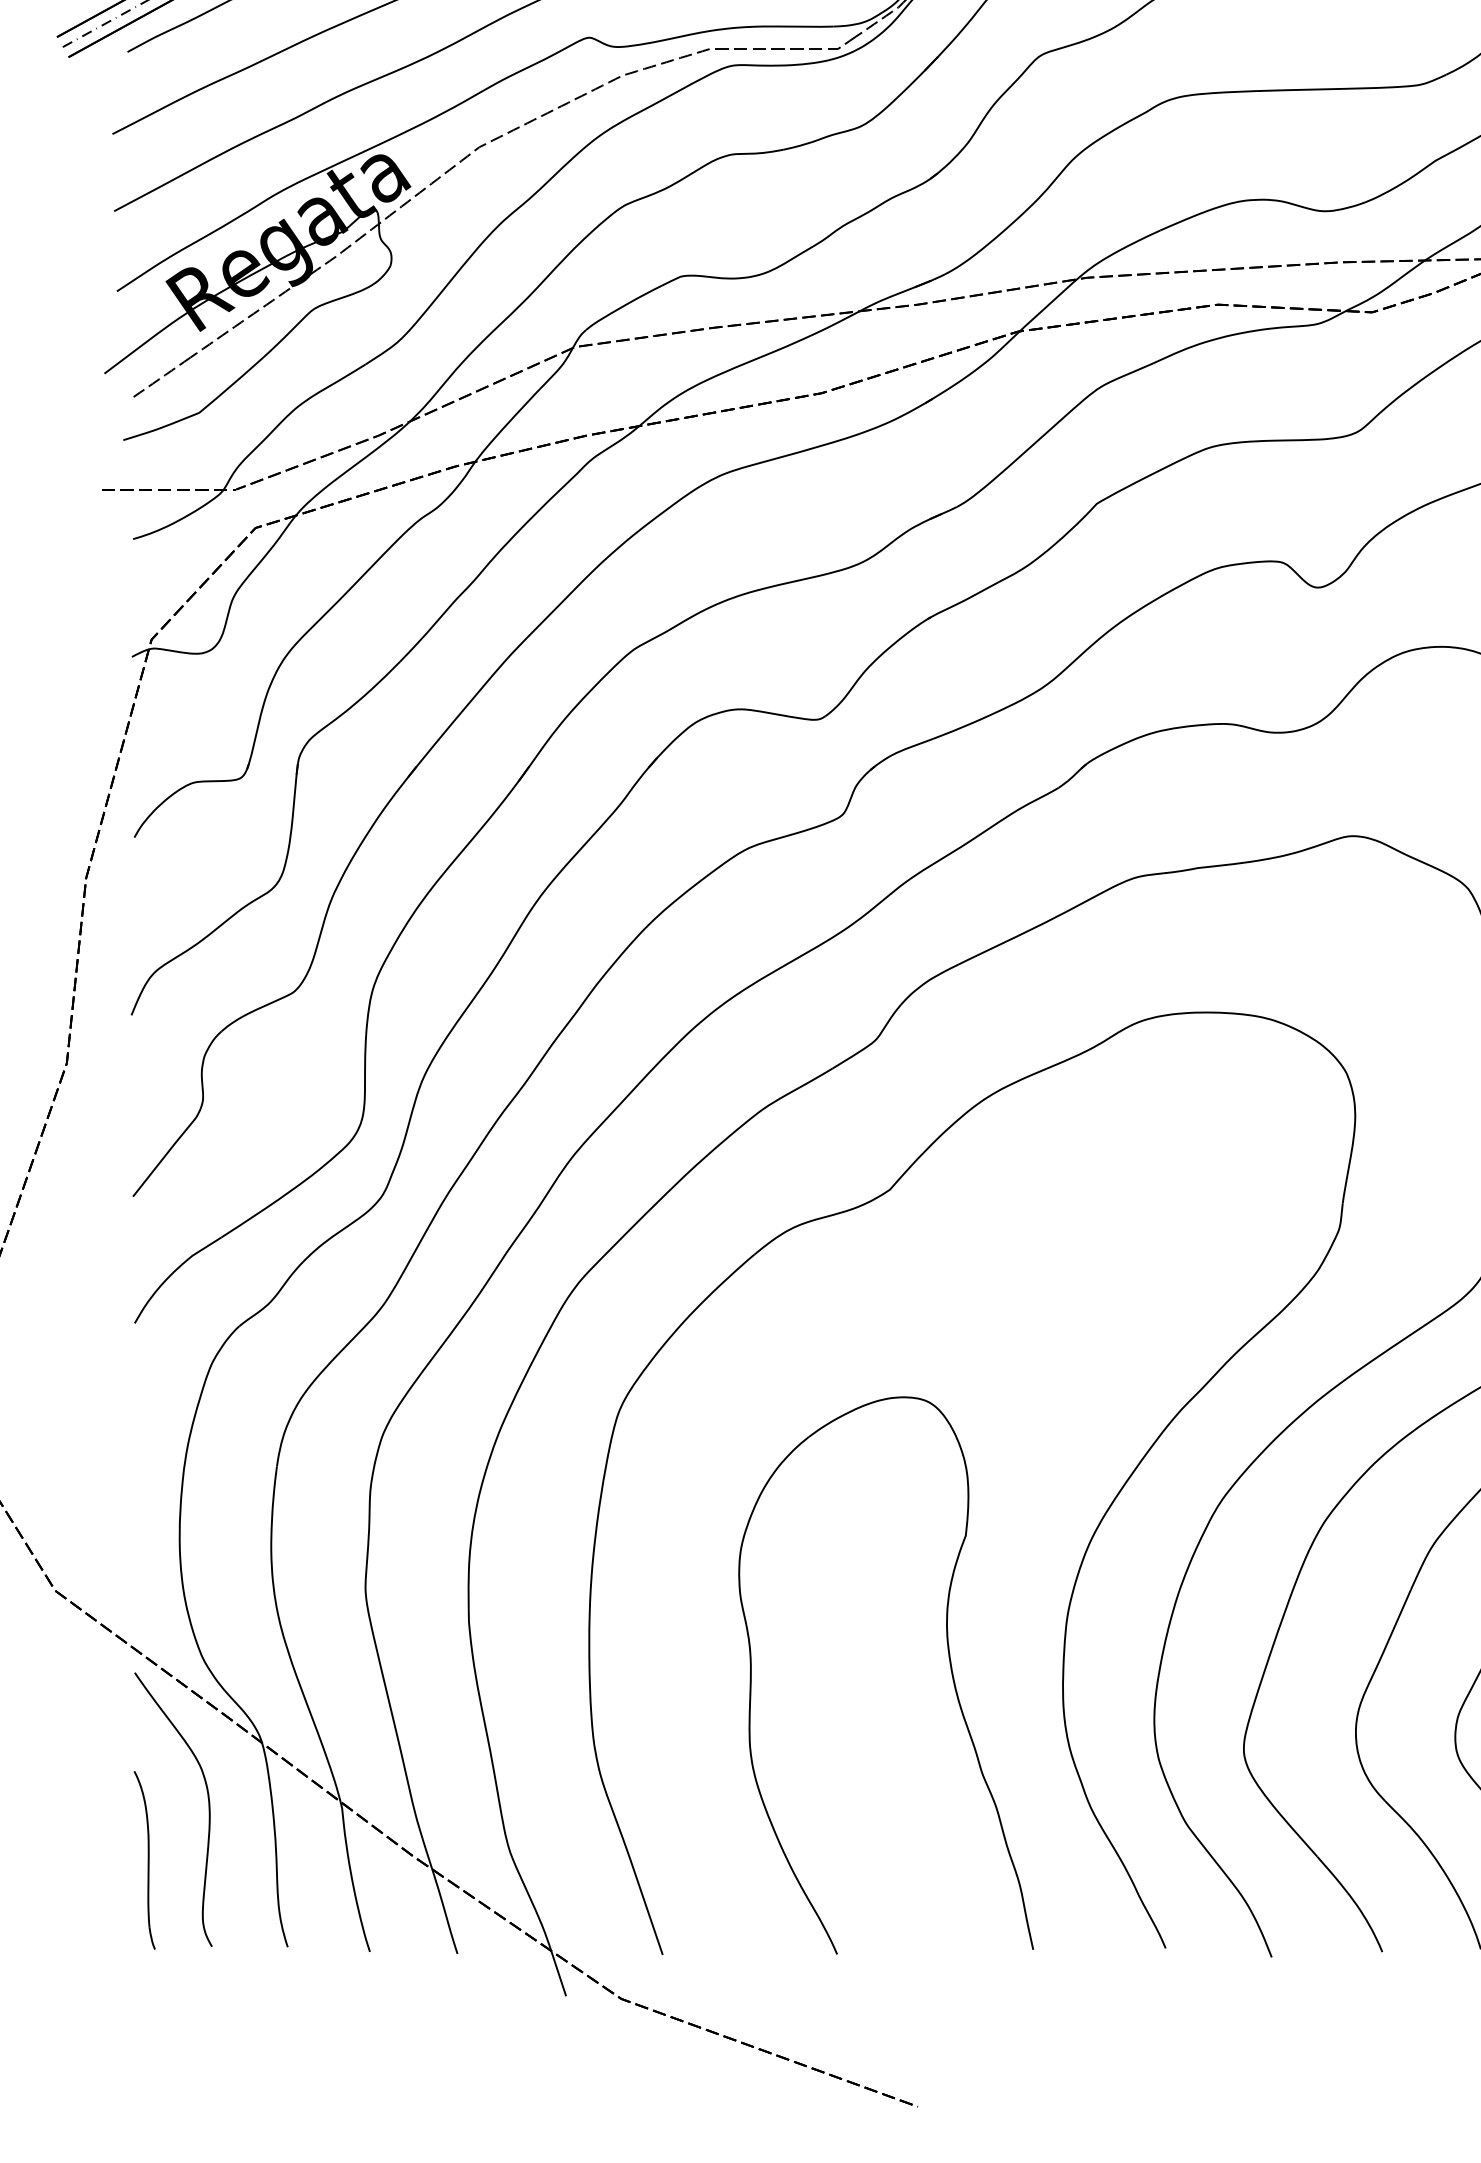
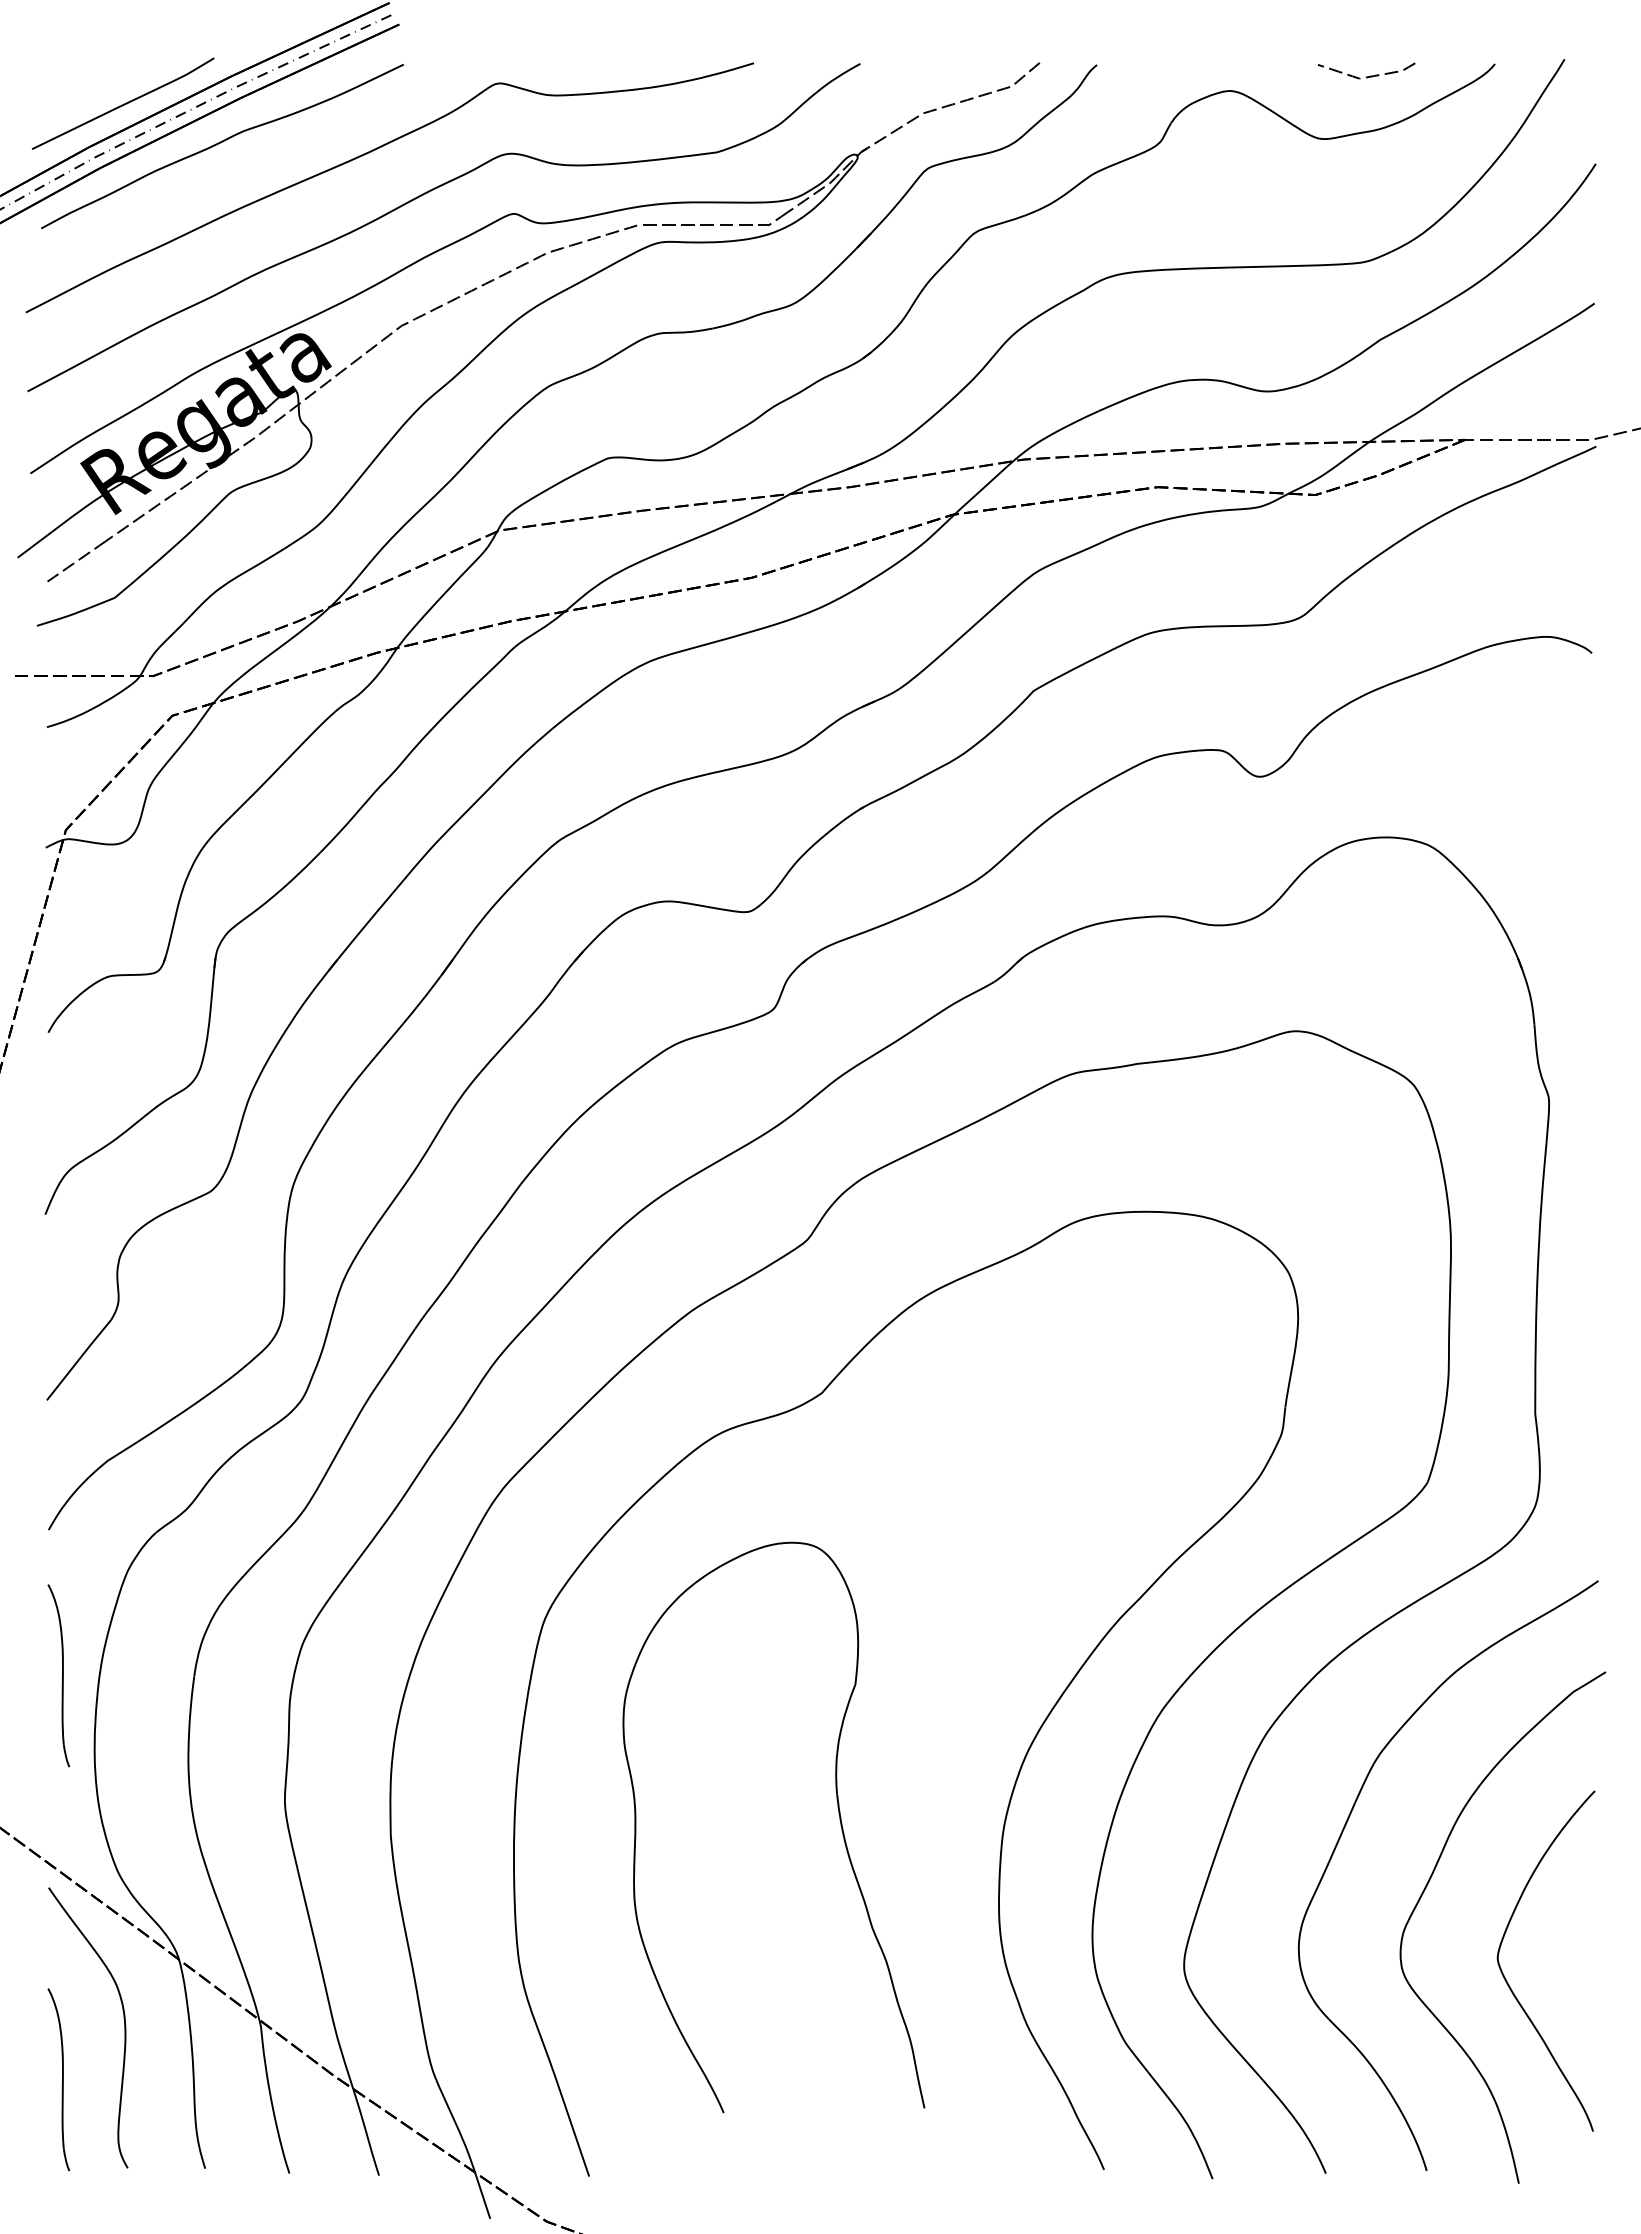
part: (144, 1465) -> (58, 1675), added
part: (949, 1662) -> (838, 1814), moved

